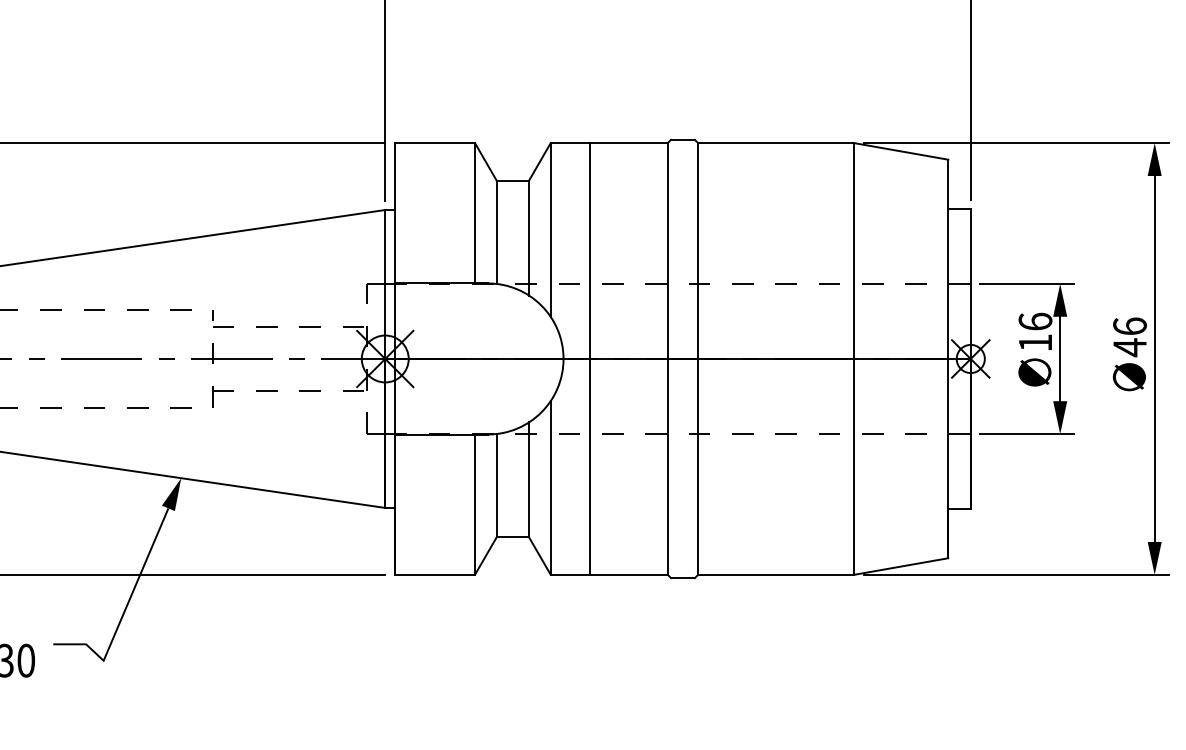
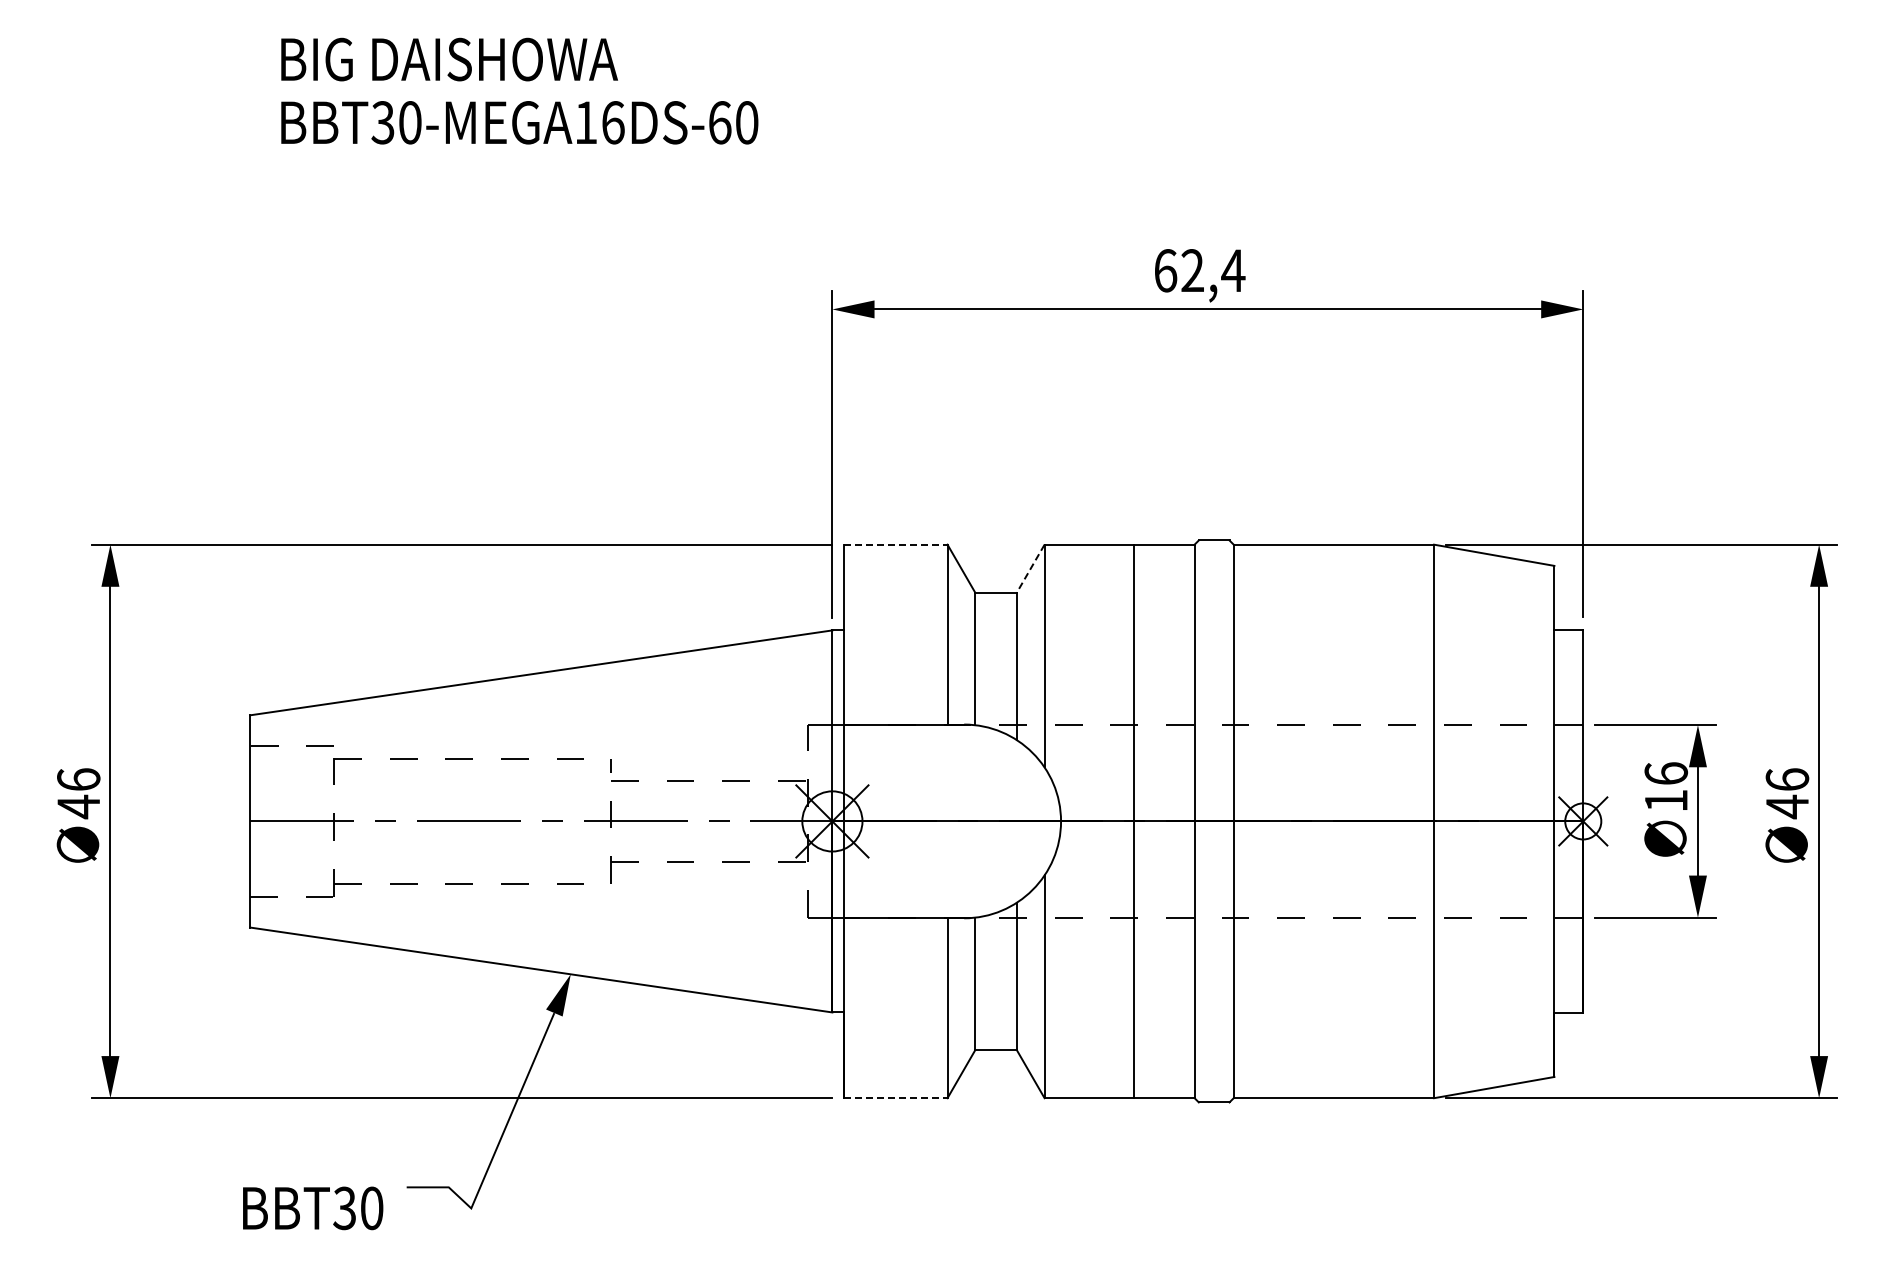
line: (434, 143) -> (895, 544), solid -> dashed
line: (539, 161) -> (1030, 568), solid -> dashed
line: (589, 359) -> (1133, 821), moved
line: (434, 575) -> (895, 1098), solid -> dashed

